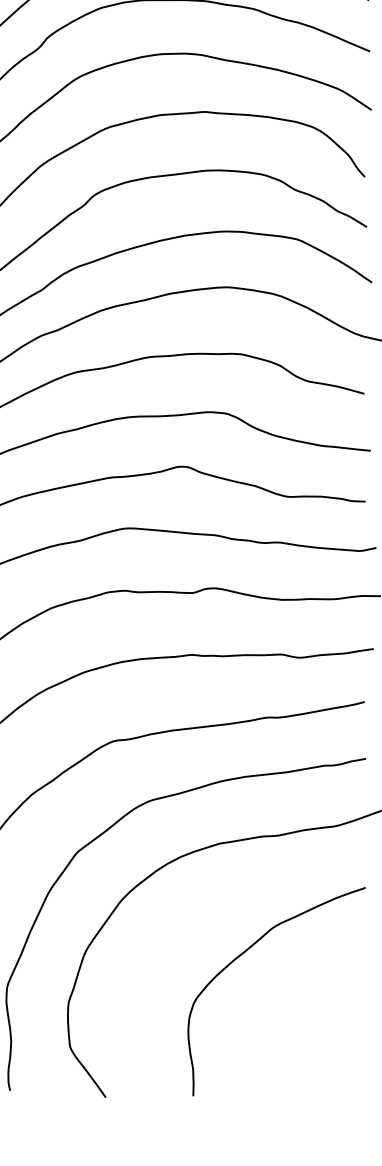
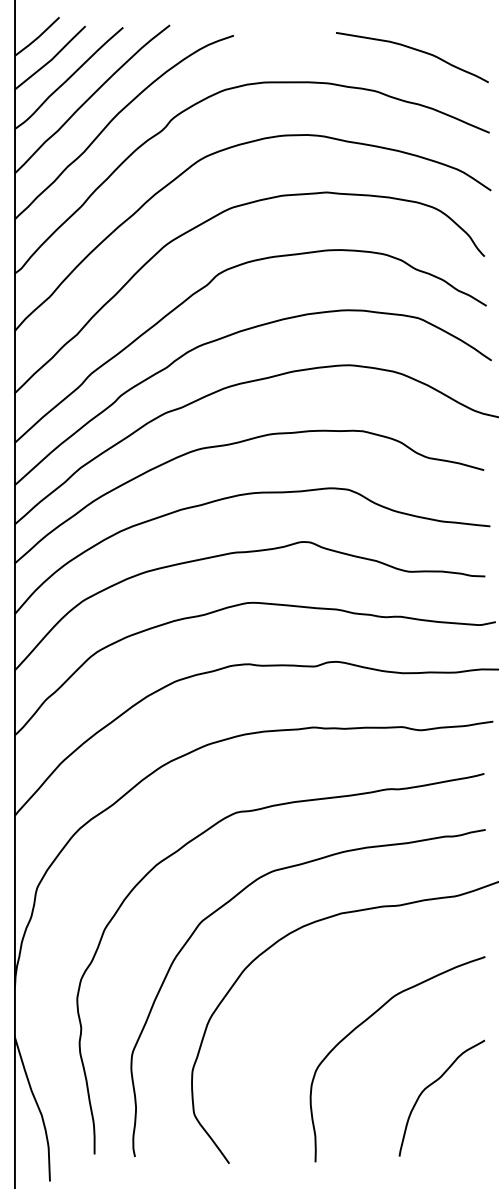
curve: (311, 1018) -> (431, 1085), added

